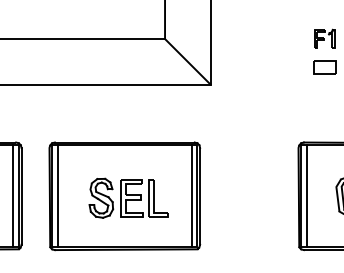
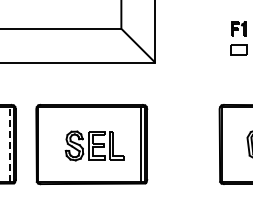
line: (13, 196) -> (9, 144), solid -> dashed
line: (57, 196) -> (42, 144), removed
line: (306, 196) -> (225, 144), removed

